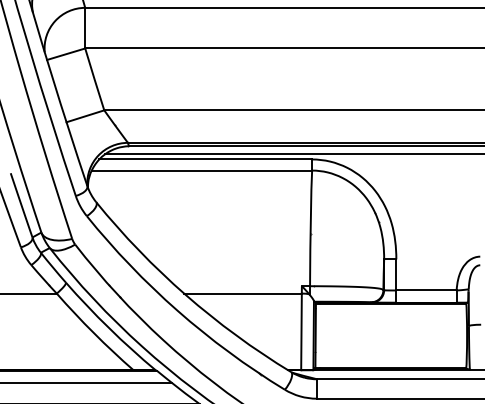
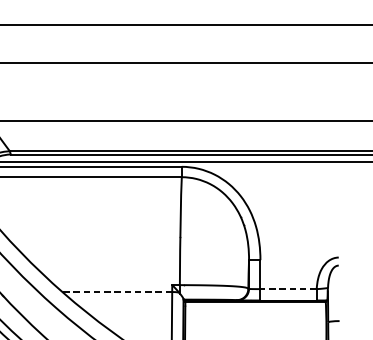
line: (426, 290) -> (288, 289), solid -> dashed
line: (243, 293) -> (117, 291), solid -> dashed

